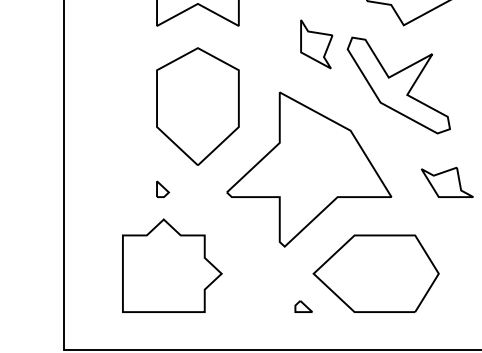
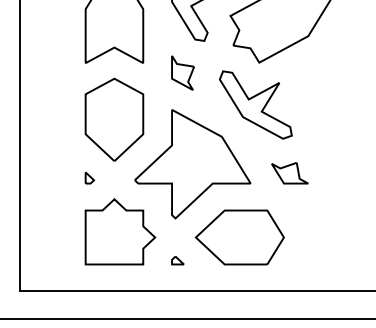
part: (315, 43) -> (182, 72), moved
part: (172, 265) -> (120, 231), moved
part: (303, 306) -> (177, 260), moved

